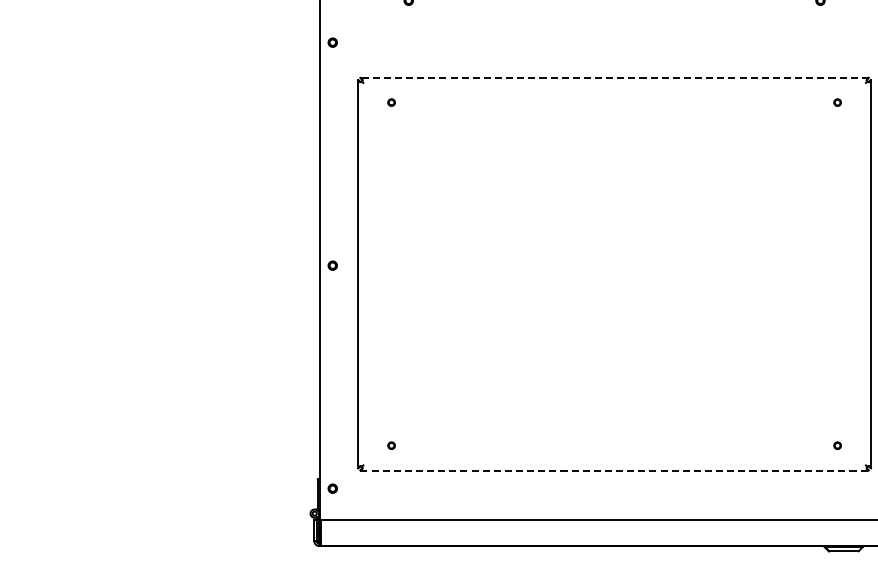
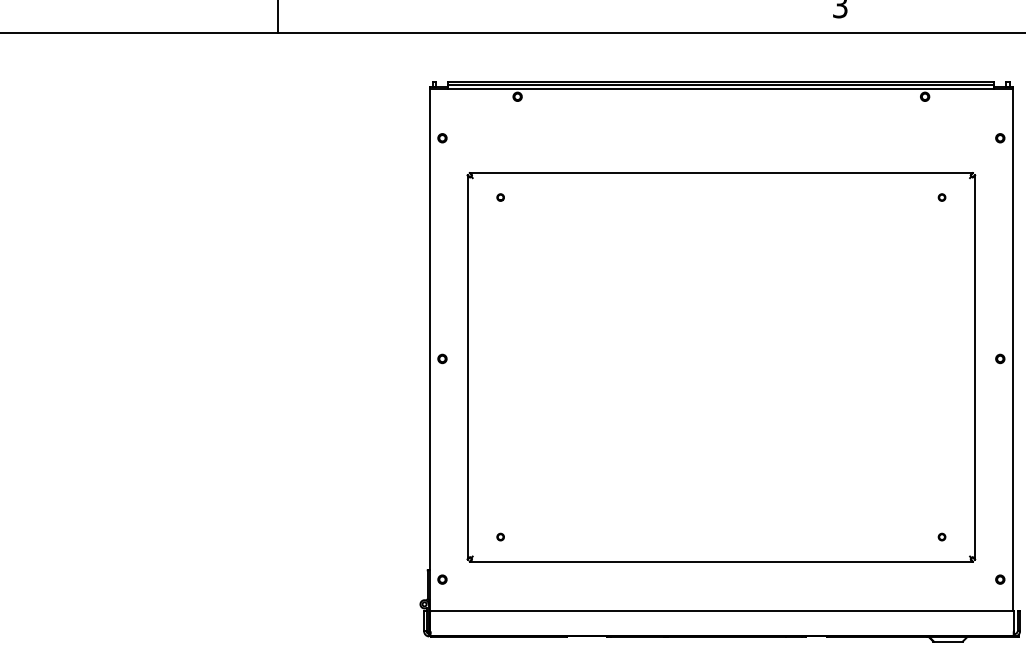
line: (614, 78) -> (721, 173), dashed -> solid
line: (614, 470) -> (721, 561), dashed -> solid

